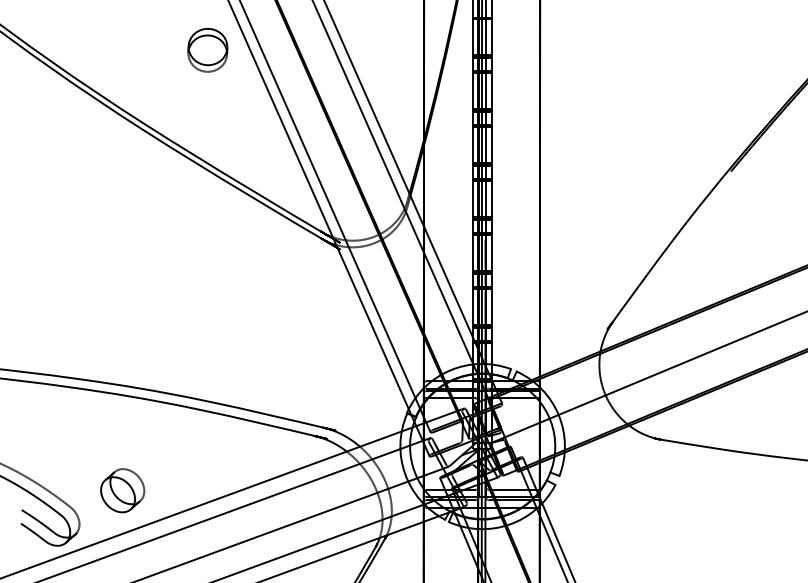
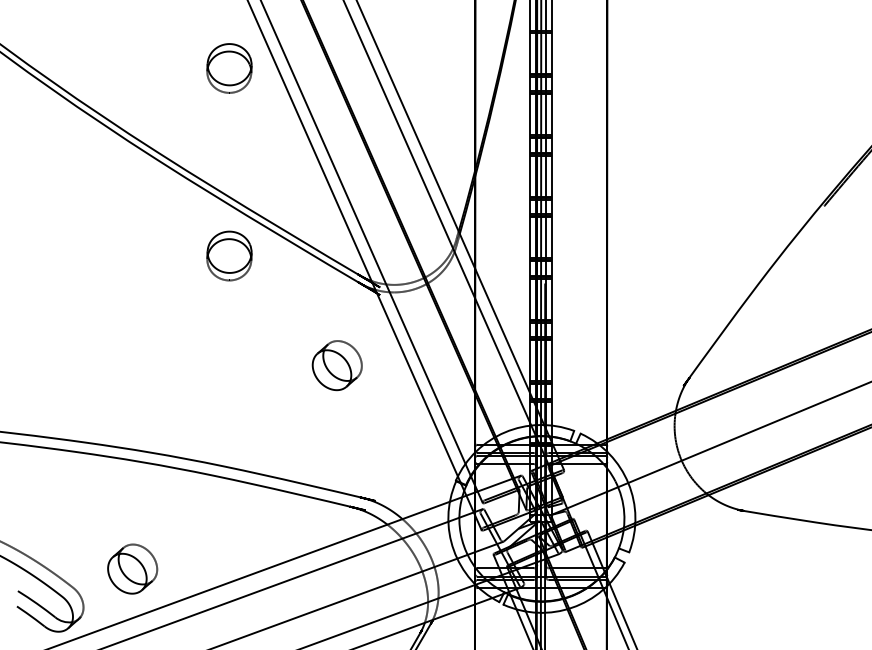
part: (207, 215) -> (229, 256), added
part: (302, 311) -> (337, 365), added

